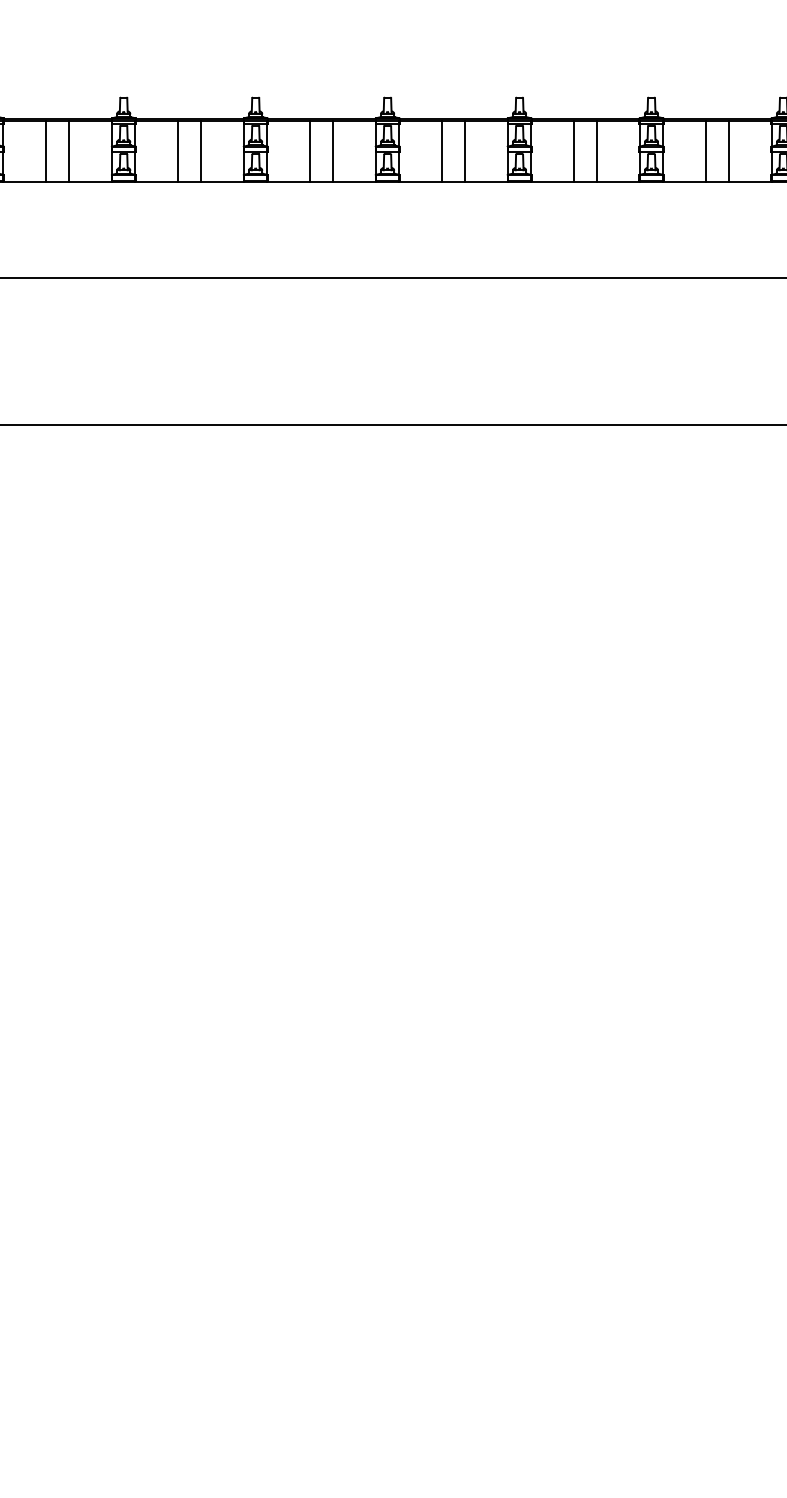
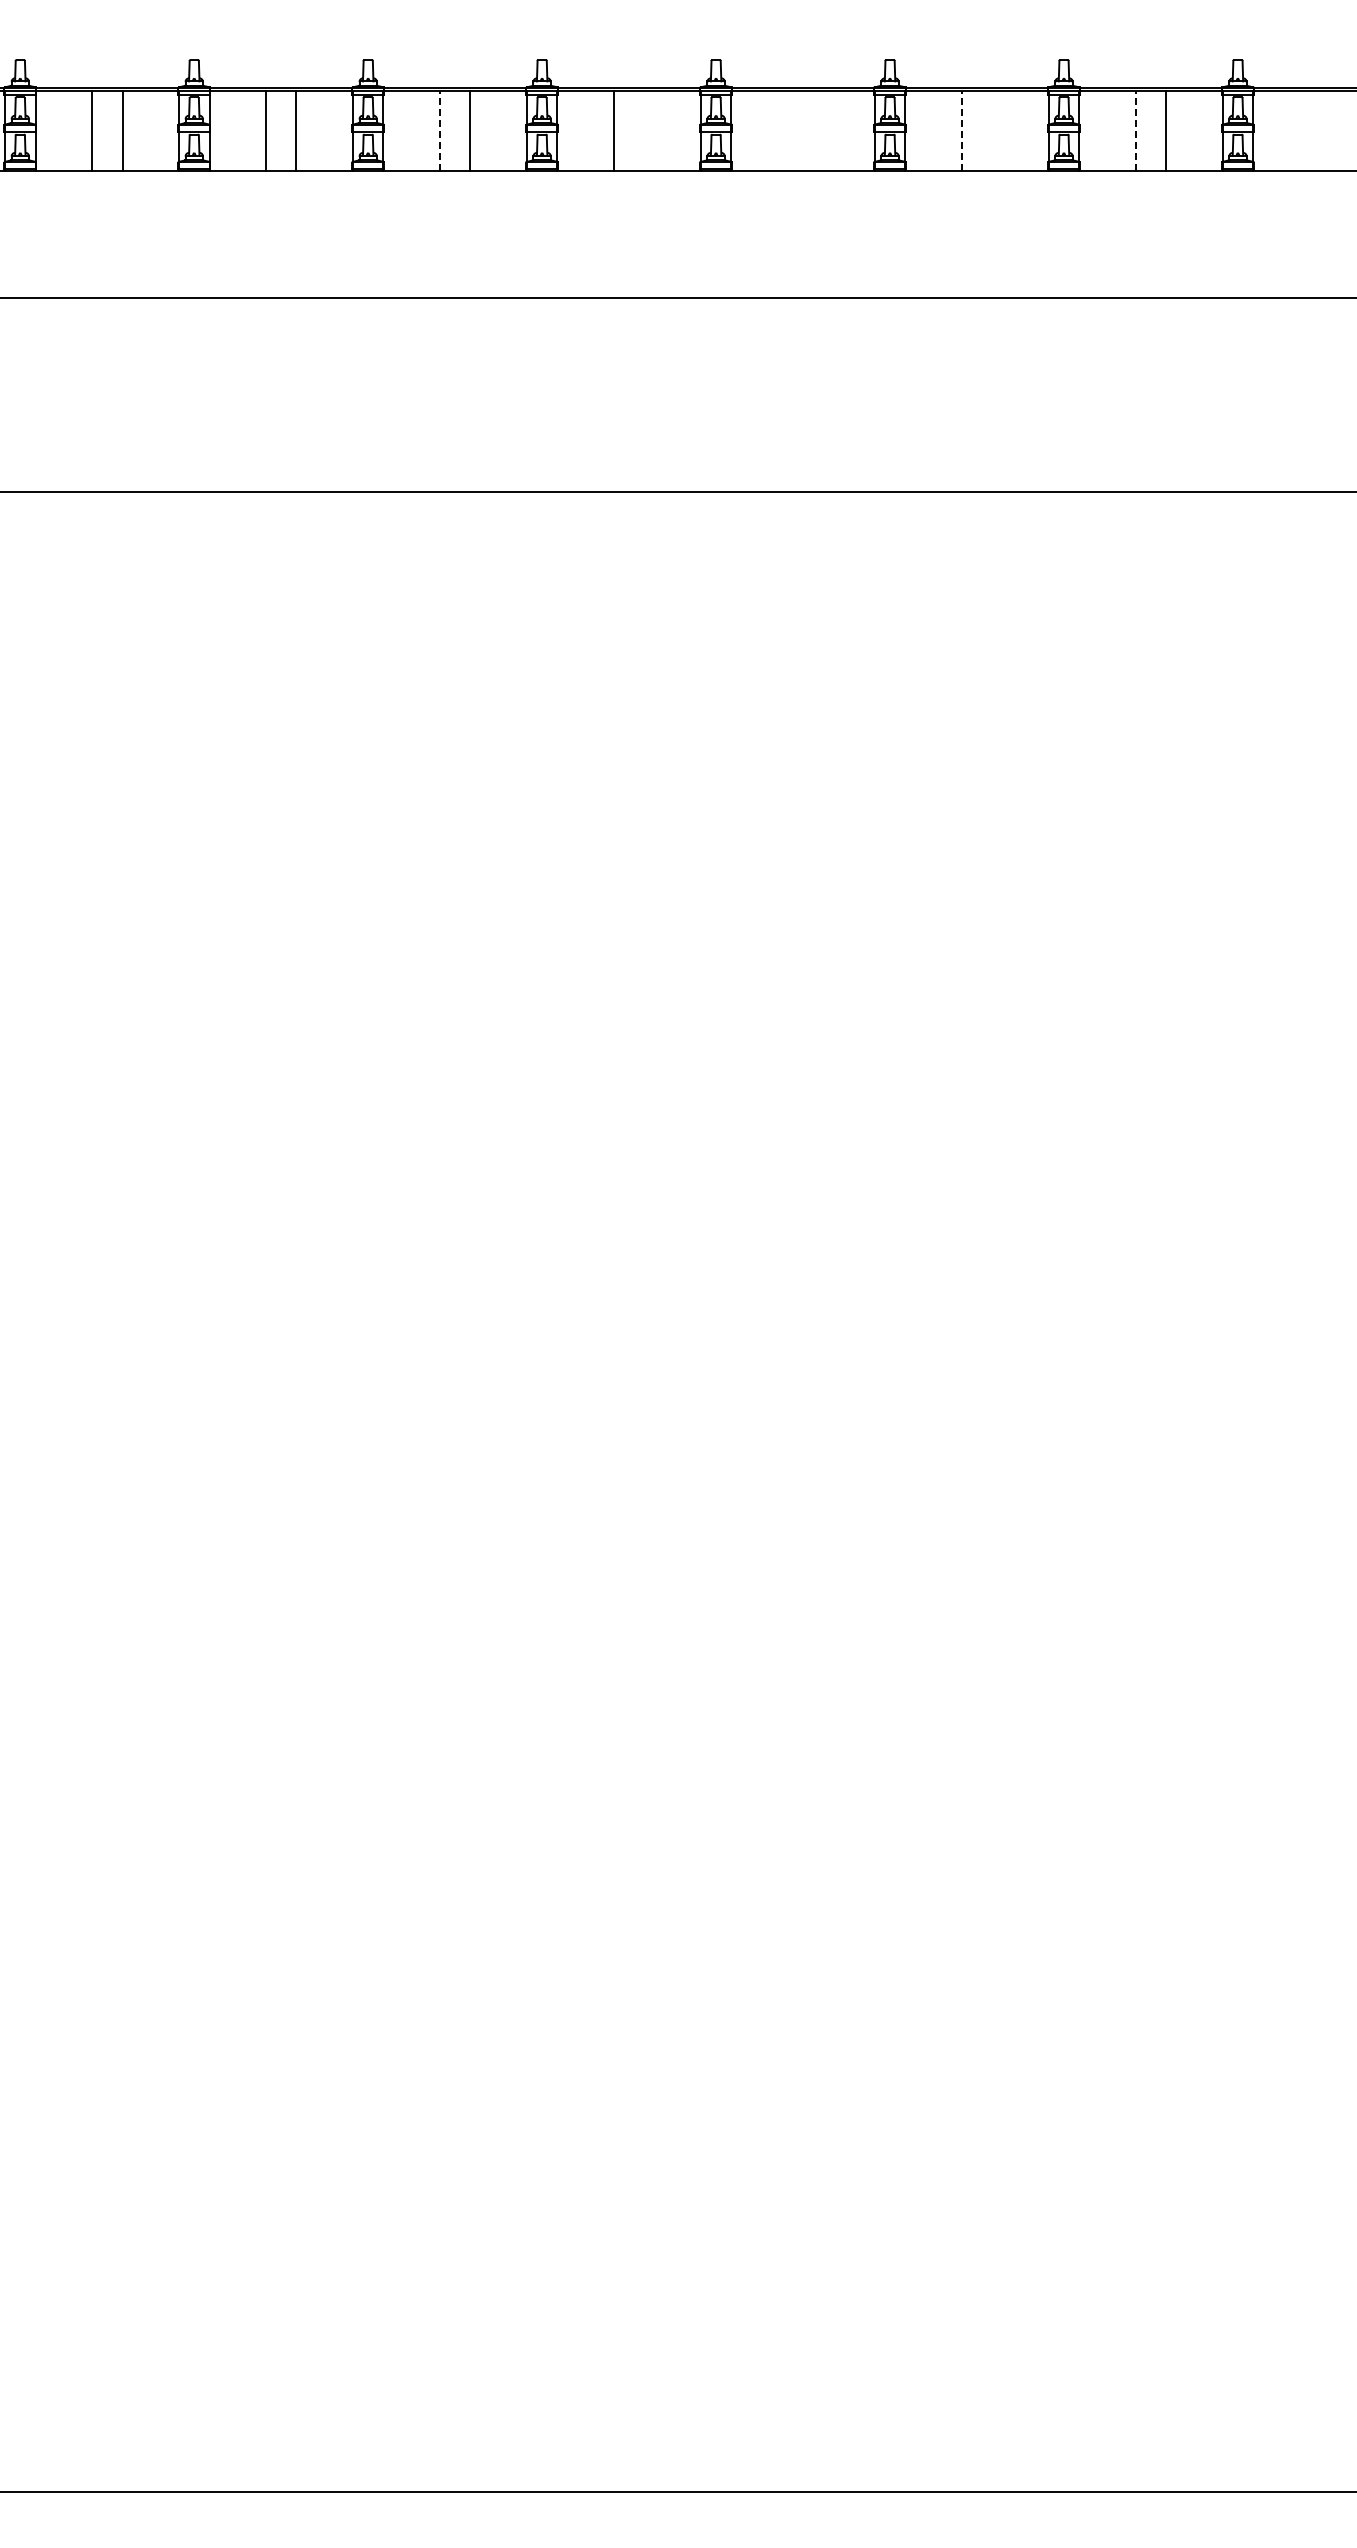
line: (45, 151) -> (439, 131), solid -> dashed
line: (201, 151) -> (644, 130), removed
line: (309, 151) -> (787, 130), removed
line: (333, 151) -> (818, 130), removed
line: (441, 151) -> (961, 131), solid -> dashed
line: (465, 151) -> (992, 130), removed
line: (573, 151) -> (1135, 131), solid -> dashed
line: (705, 151) -> (1309, 130), removed
line: (729, 151) -> (1340, 130), removed

